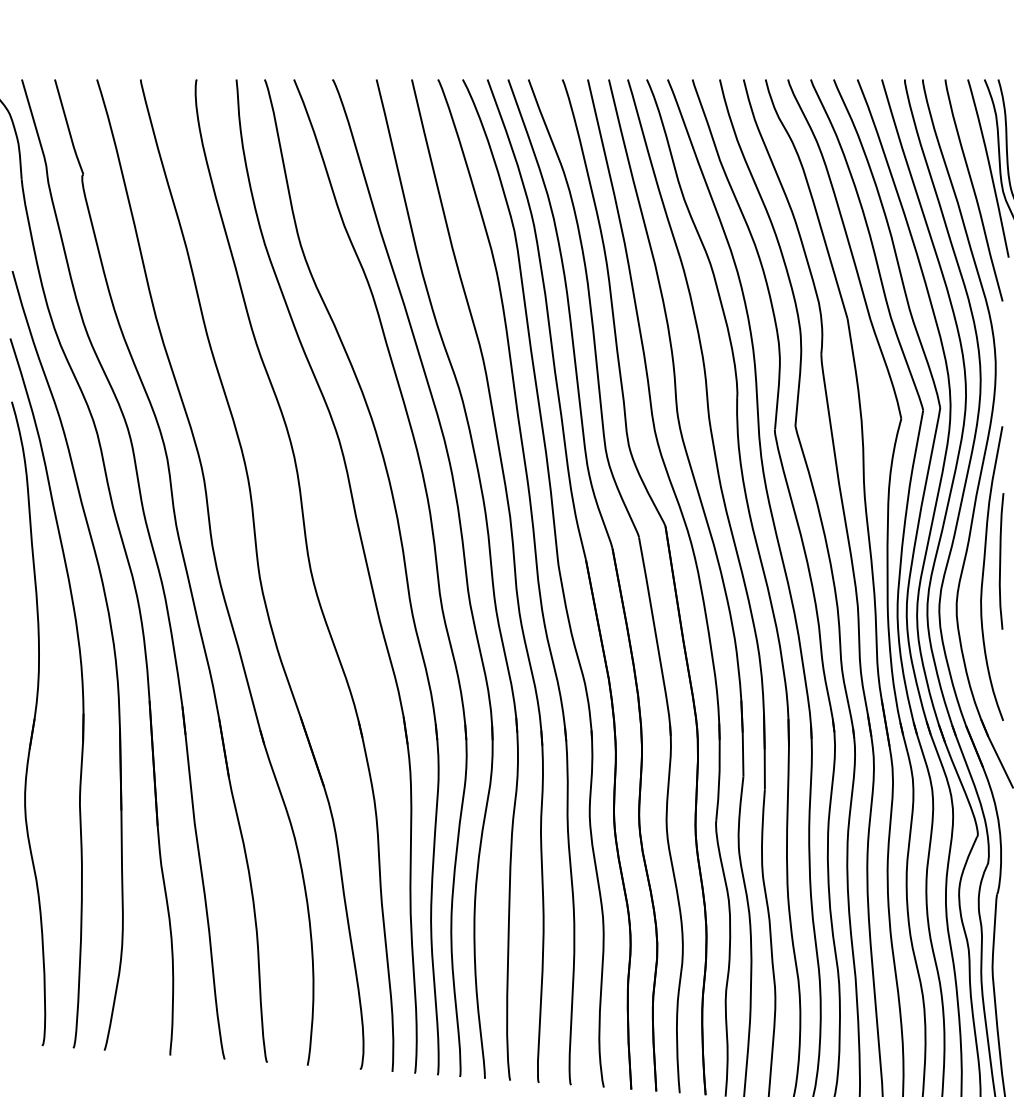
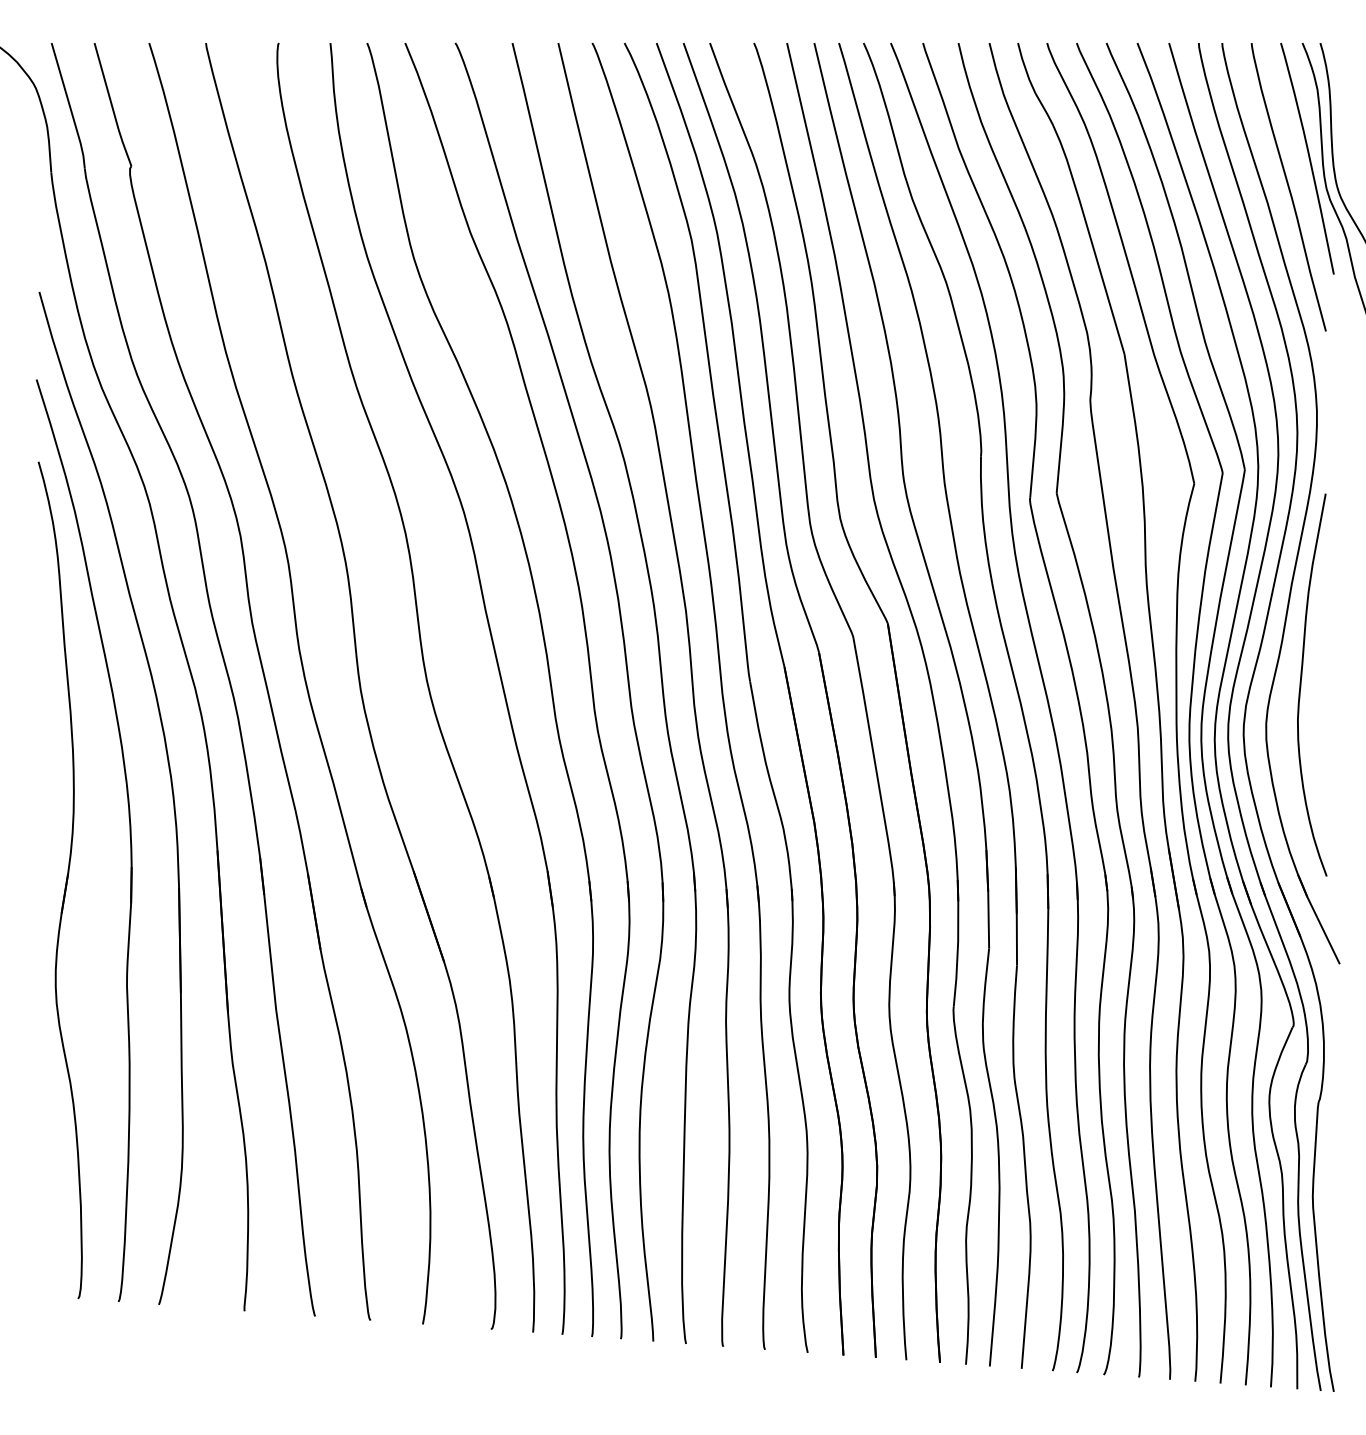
curve: (1000, 560) -> (1323, 668), removed

